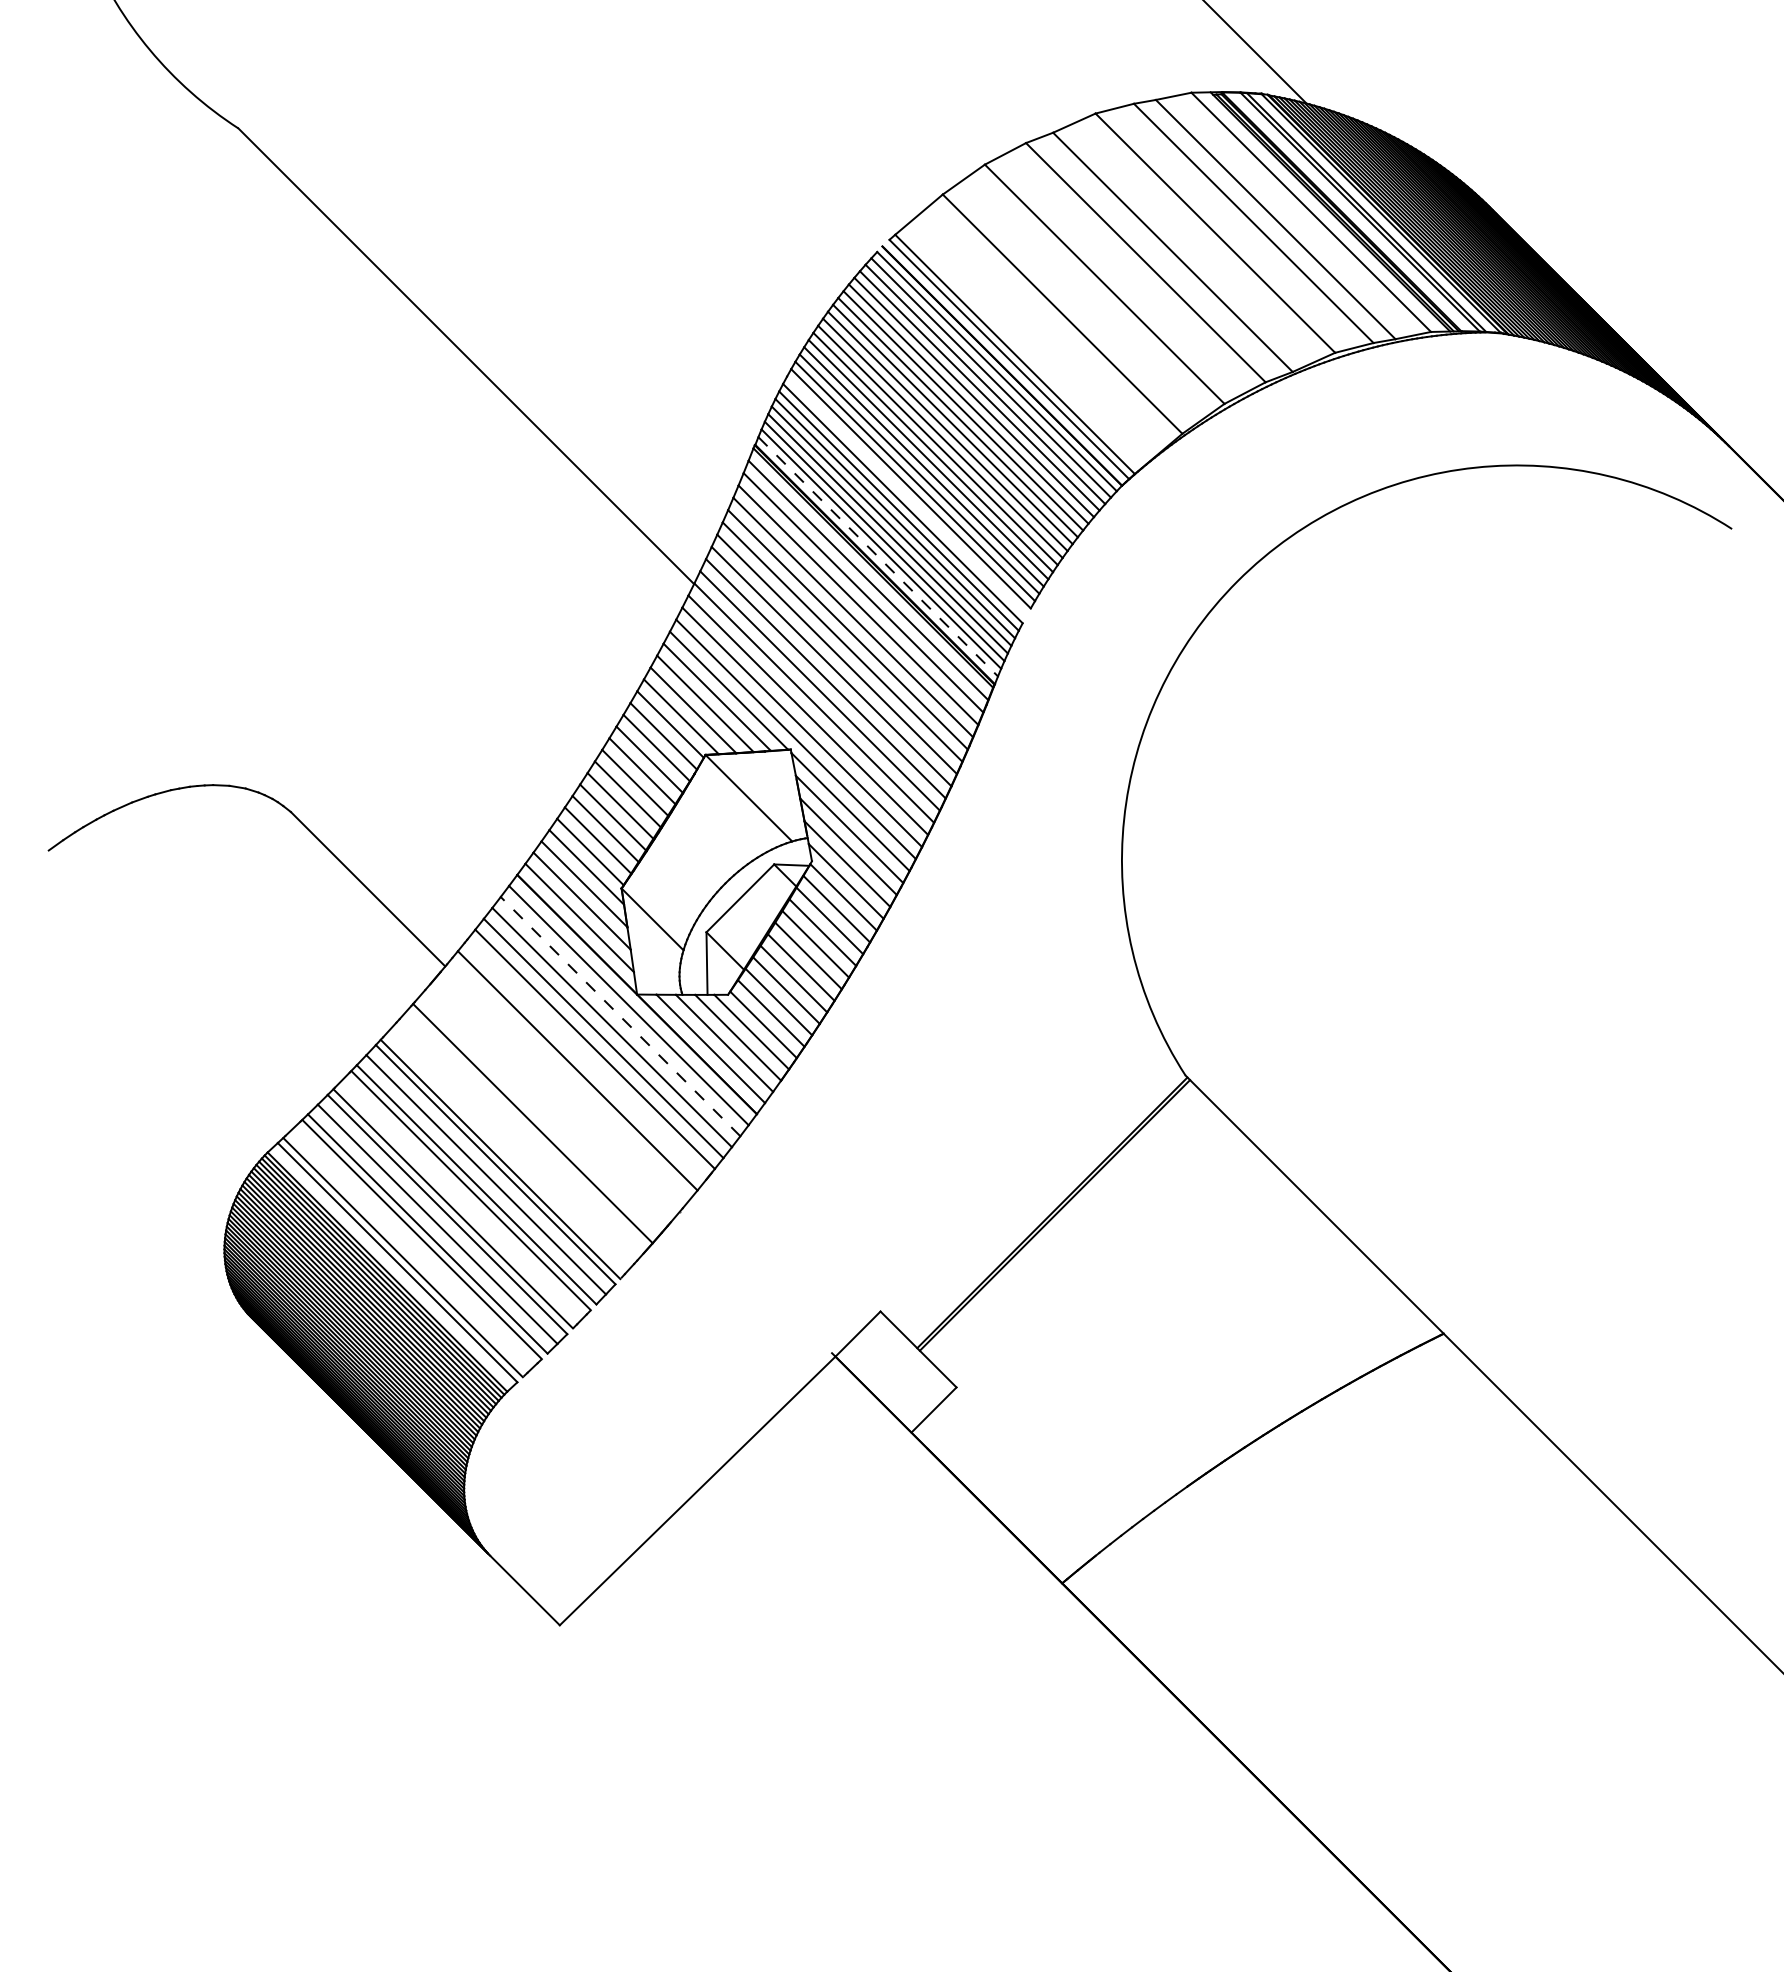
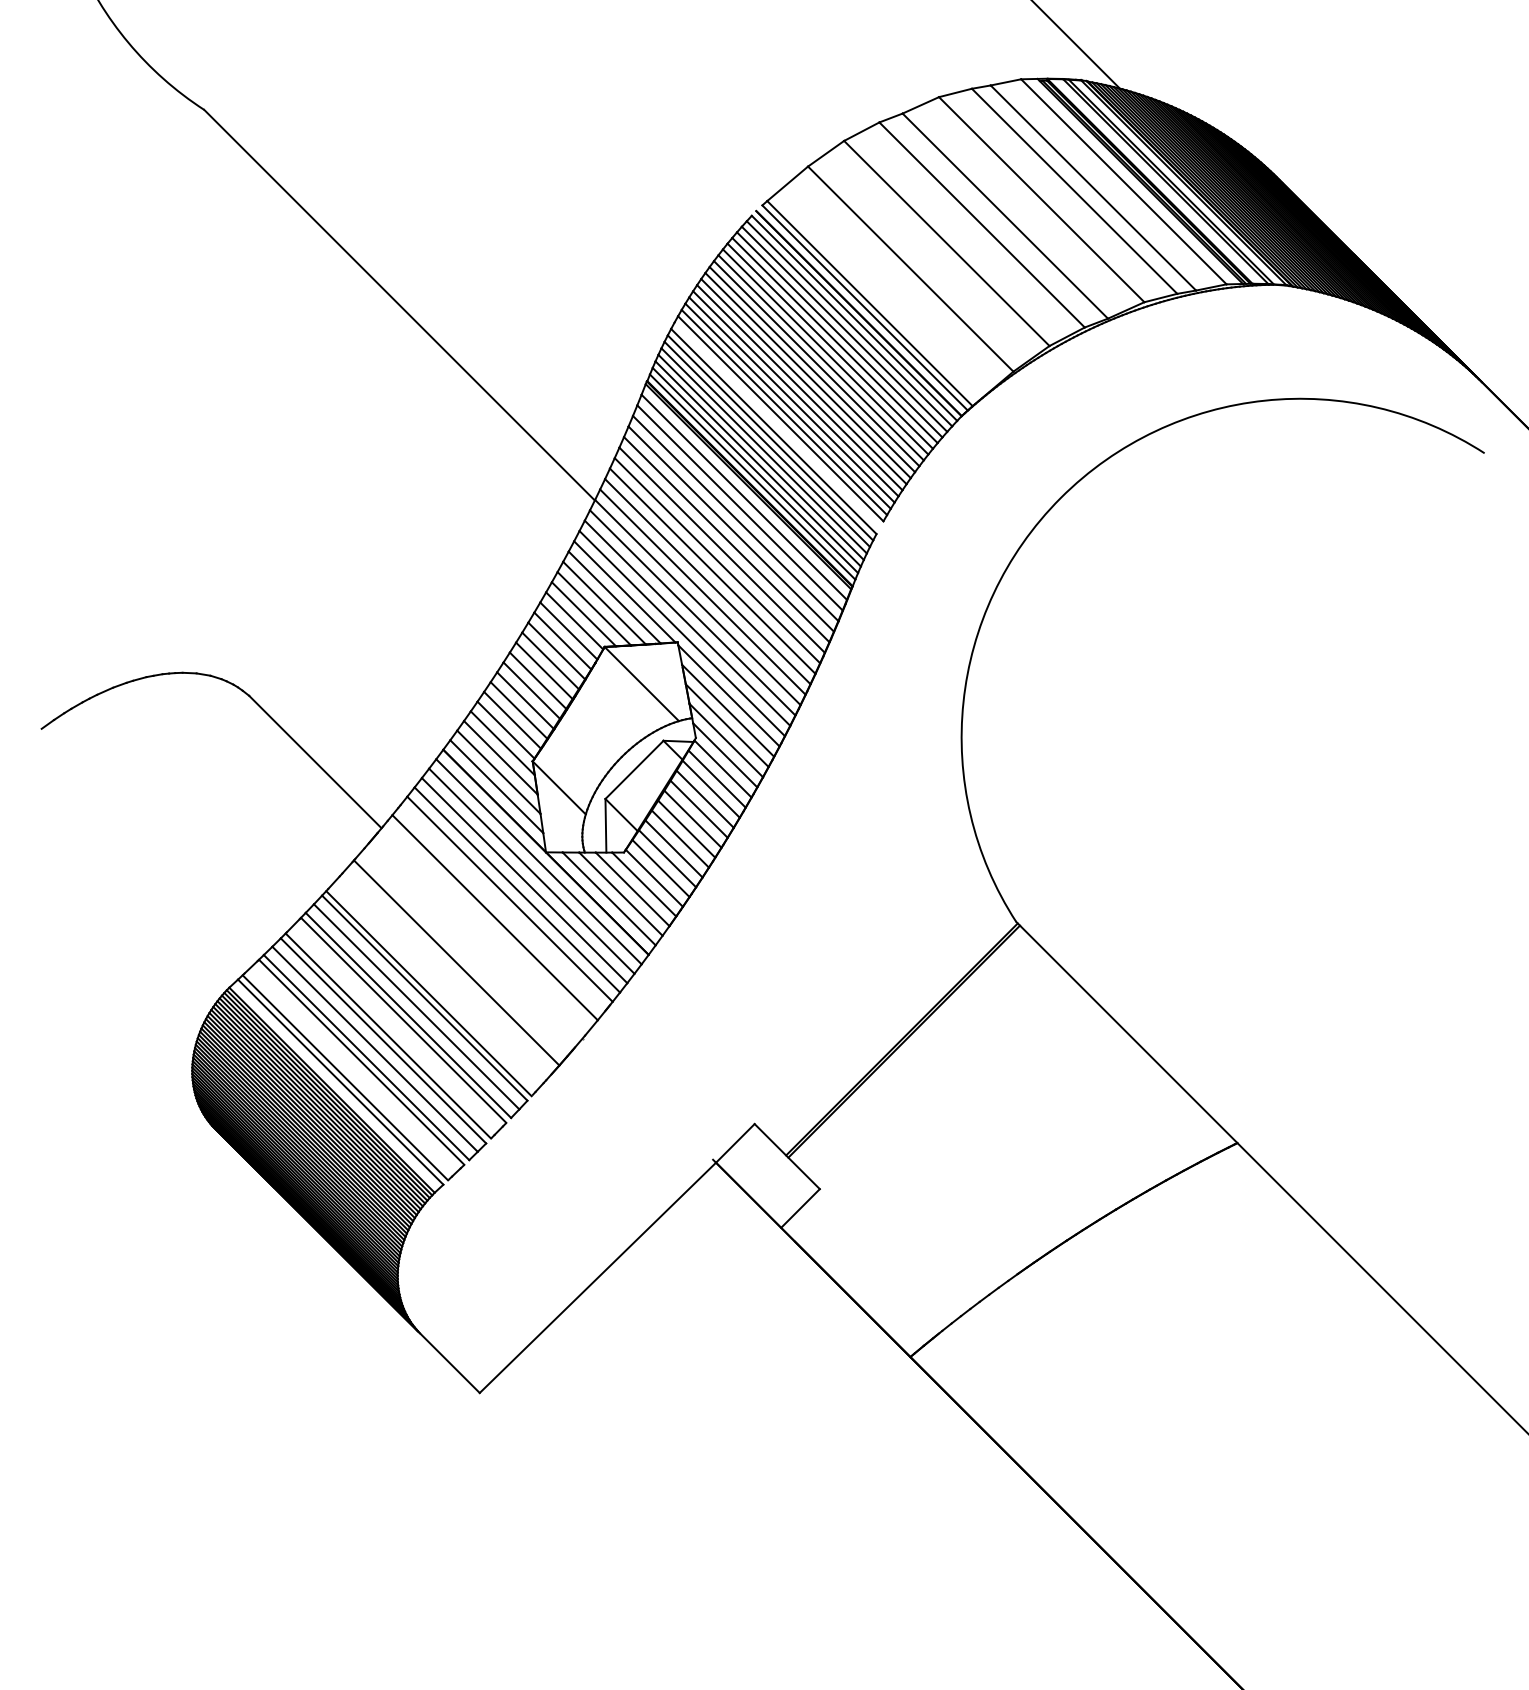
line: (878, 557) -> (752, 477), dashed -> solid
line: (620, 1016) -> (531, 871), dashed -> solid

